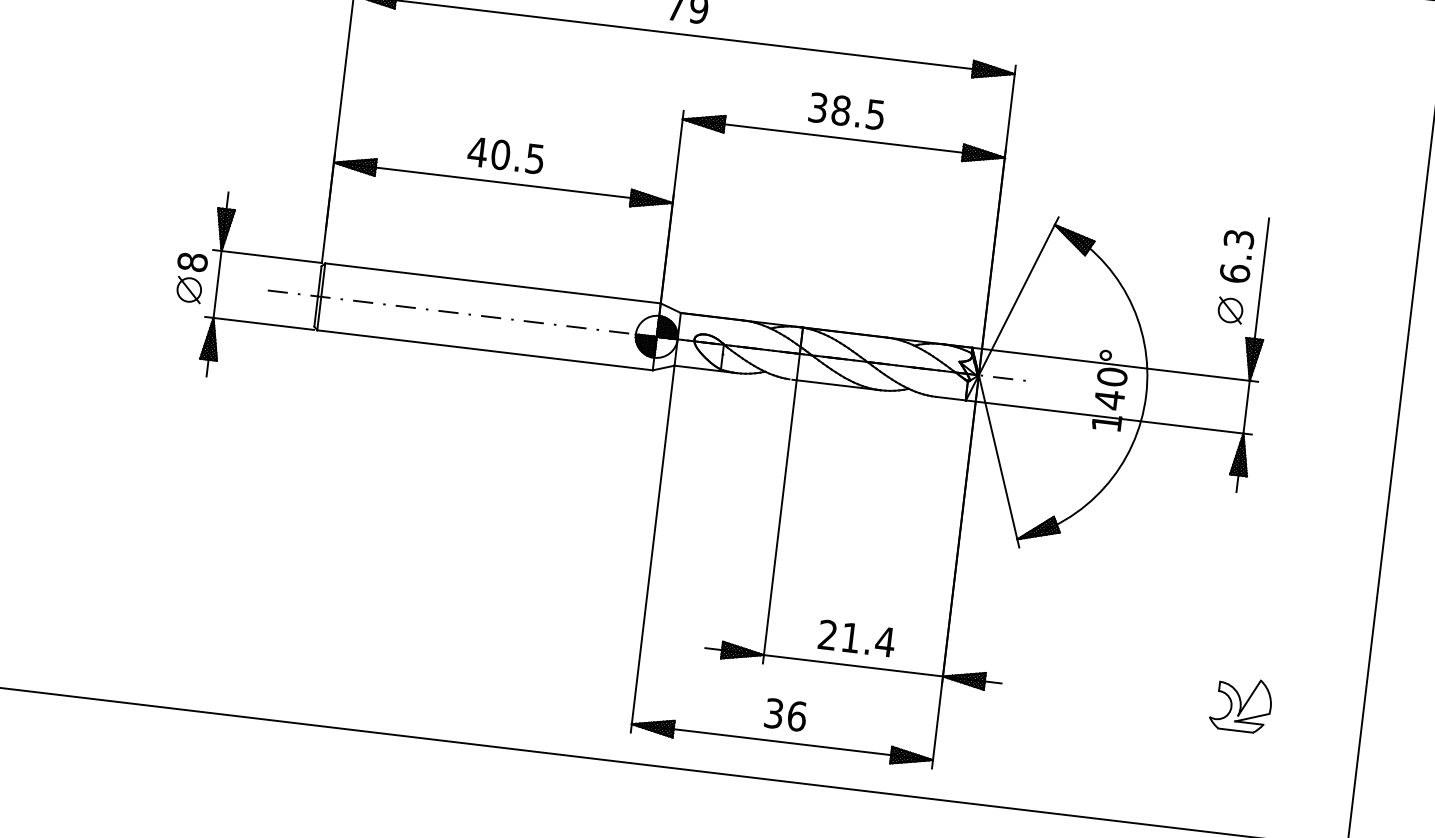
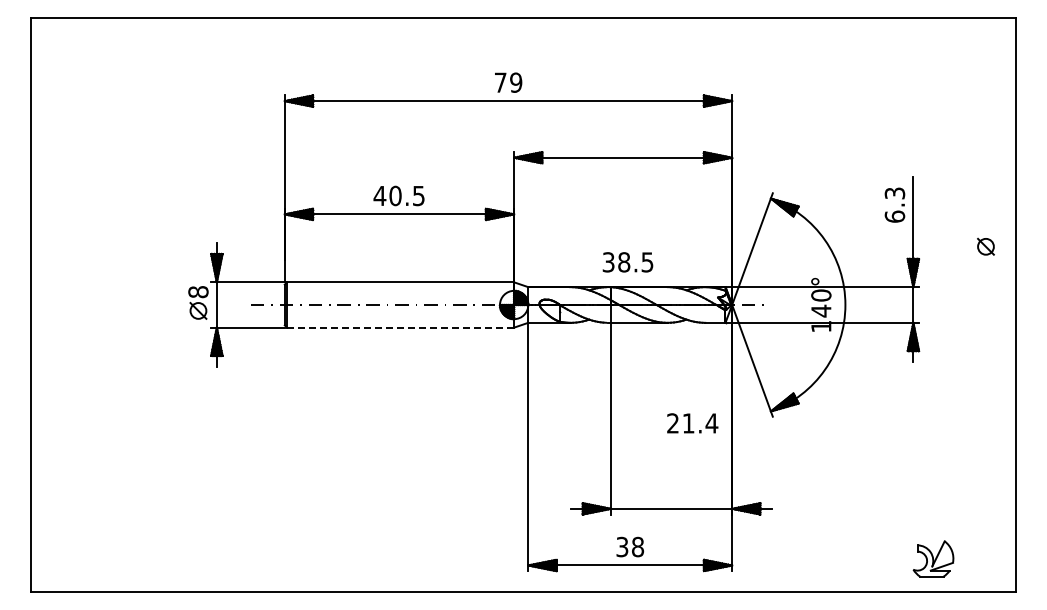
text: (846, 111) -> (627, 262), moved
part: (1229, 310) -> (985, 246), moved
line: (484, 350) -> (400, 327), solid -> dashed
text: (856, 638) -> (692, 423), moved
part: (1241, 704) -> (933, 558), moved
text: (797, 715) -> (638, 546), 36 -> 38

